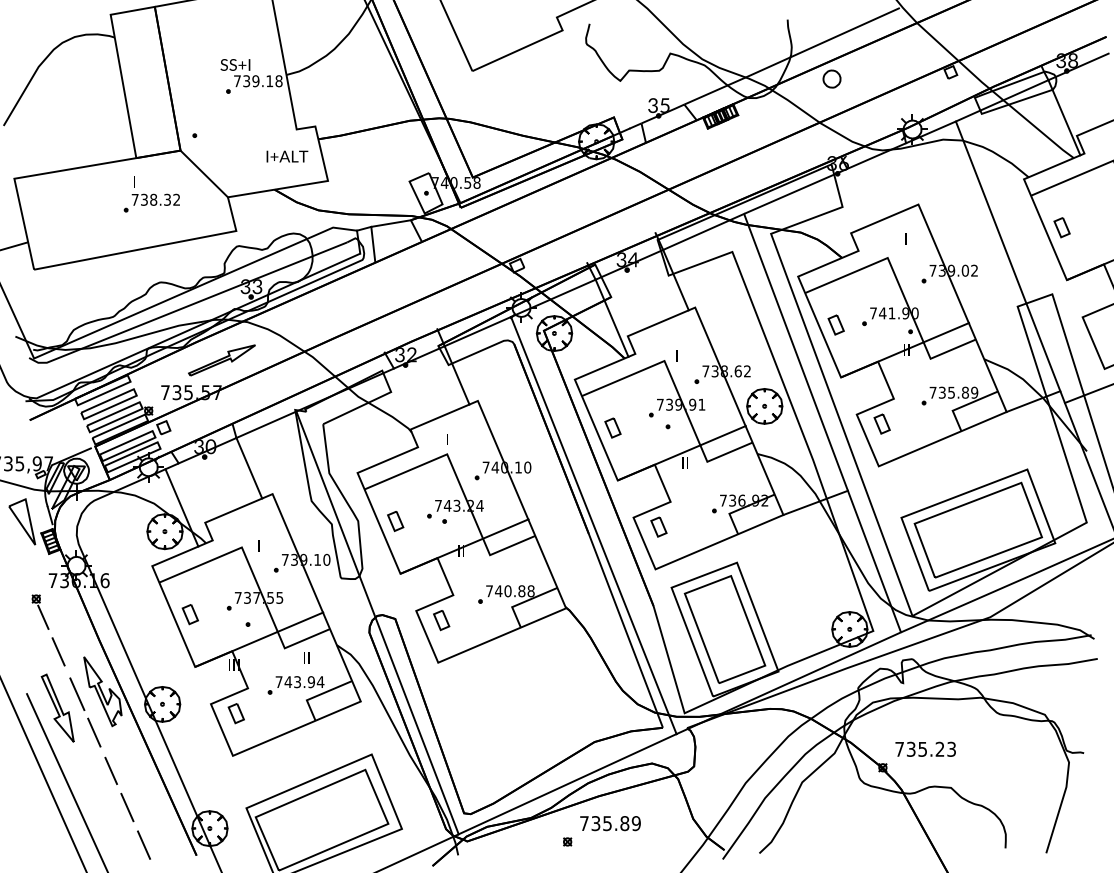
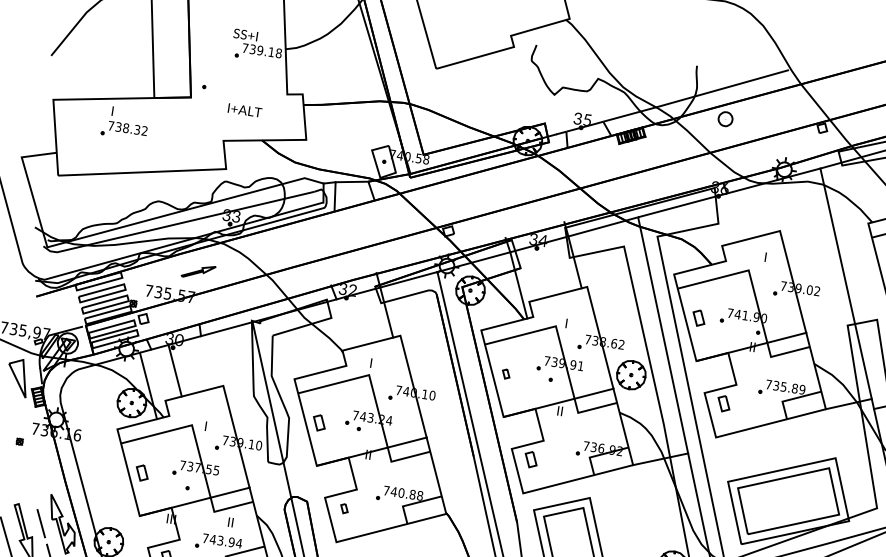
text: (287, 156) -> (245, 110), moved
line: (203, 173) -> (206, 118), removed
part: (151, 194) -> (125, 123), moved
part: (221, 360) -> (198, 271), size x0.6
part: (612, 427) -> (505, 373), size x0.6
line: (249, 467) -> (175, 369), moved
line: (43, 616) -> (23, 456), removed
part: (441, 620) -> (344, 508), size x0.6
line: (58, 651) -> (31, 486), removed

